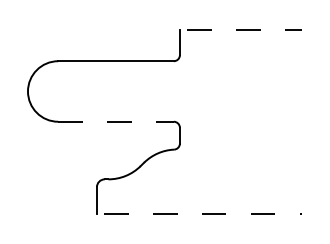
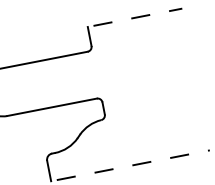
line: (116, 121) -> (52, 107), dashed -> solid

